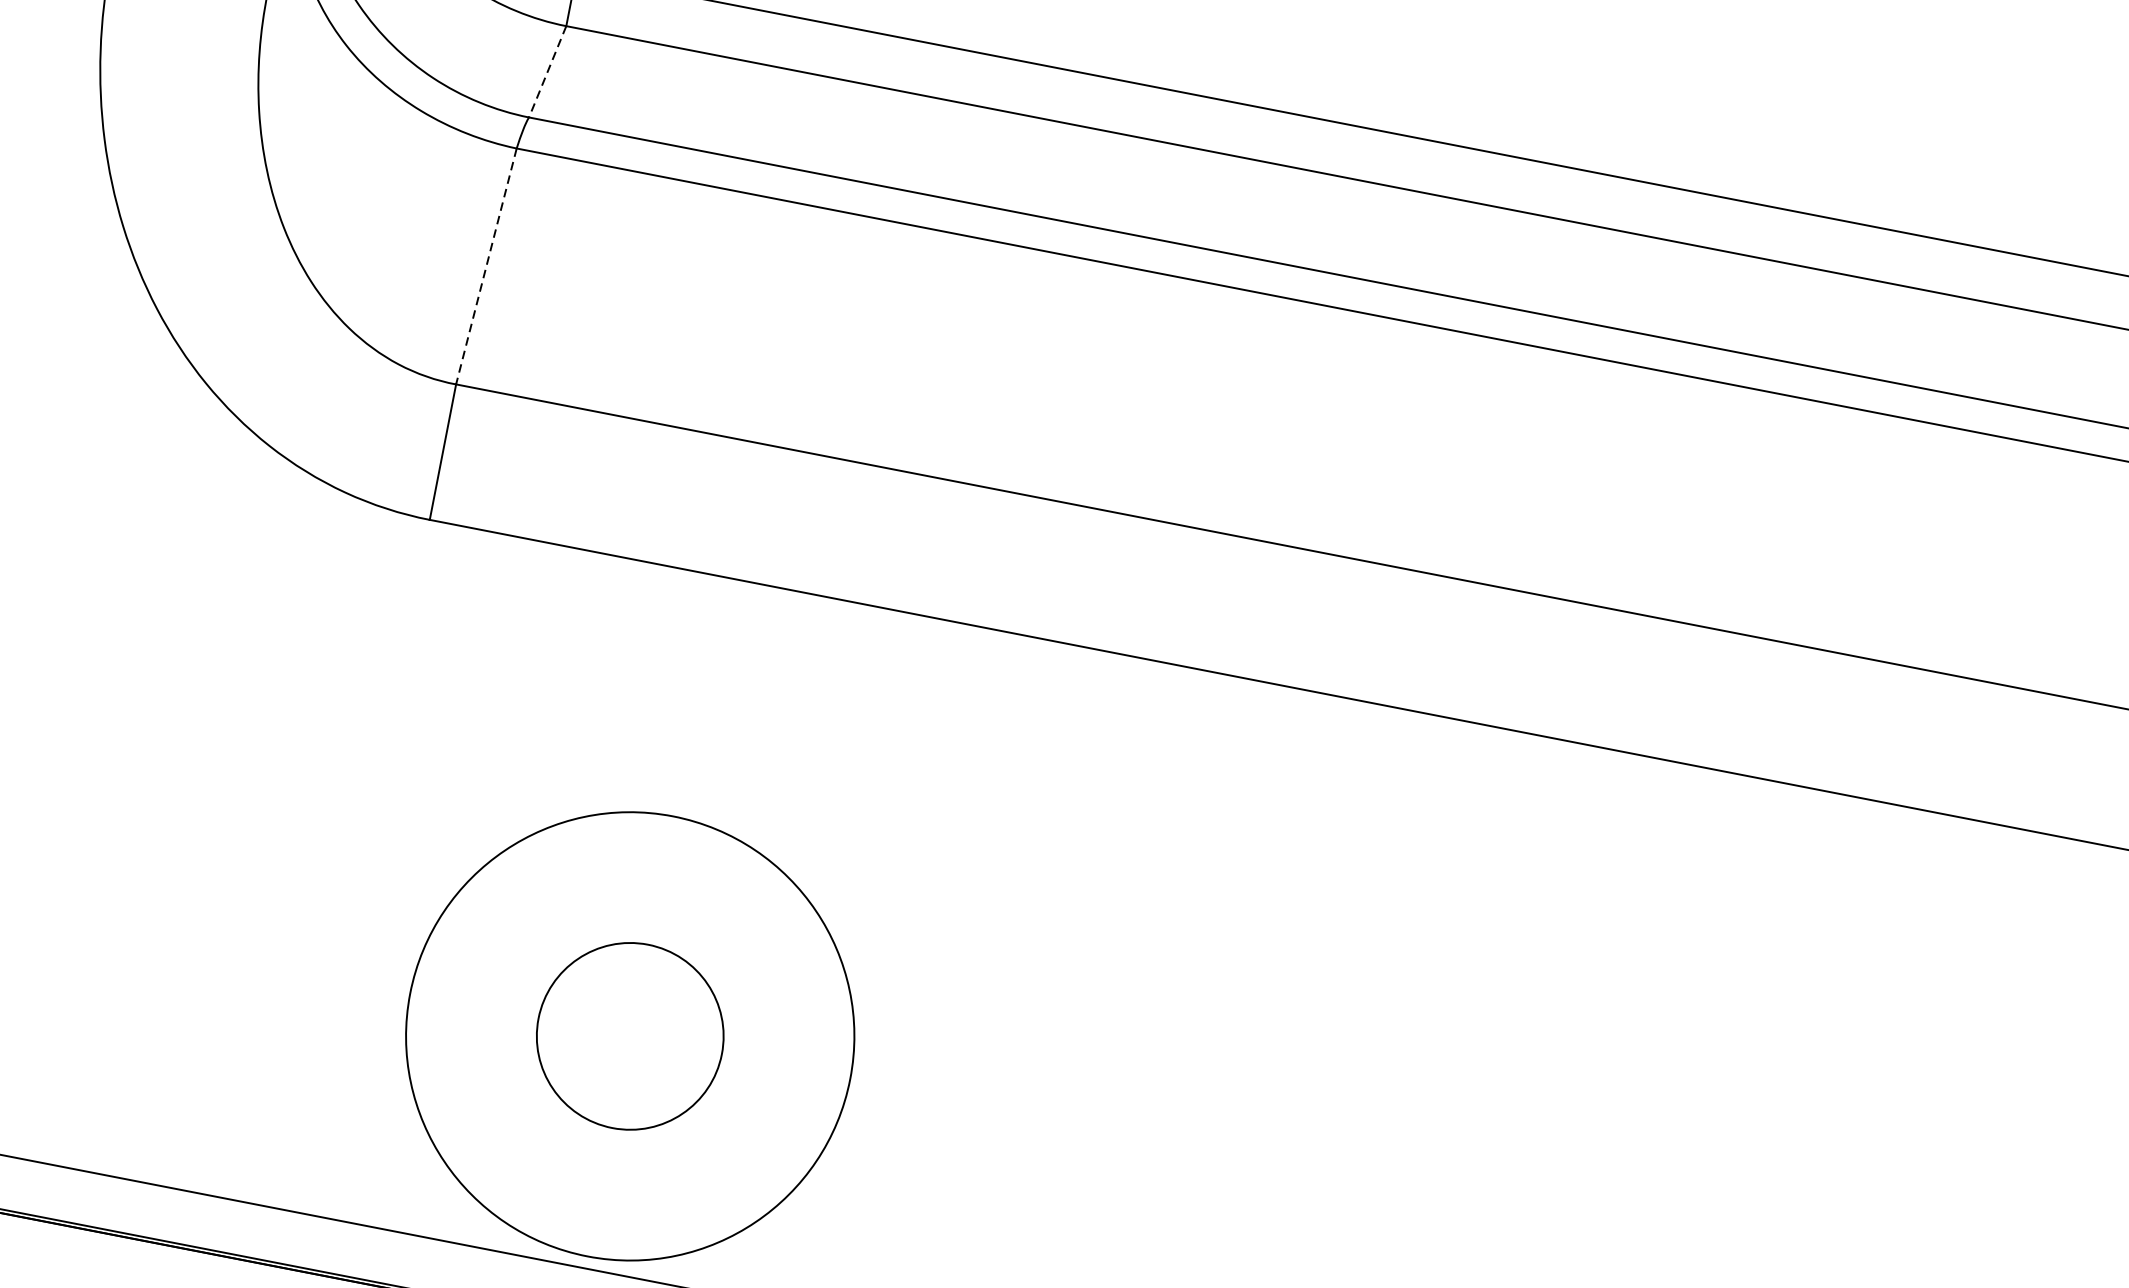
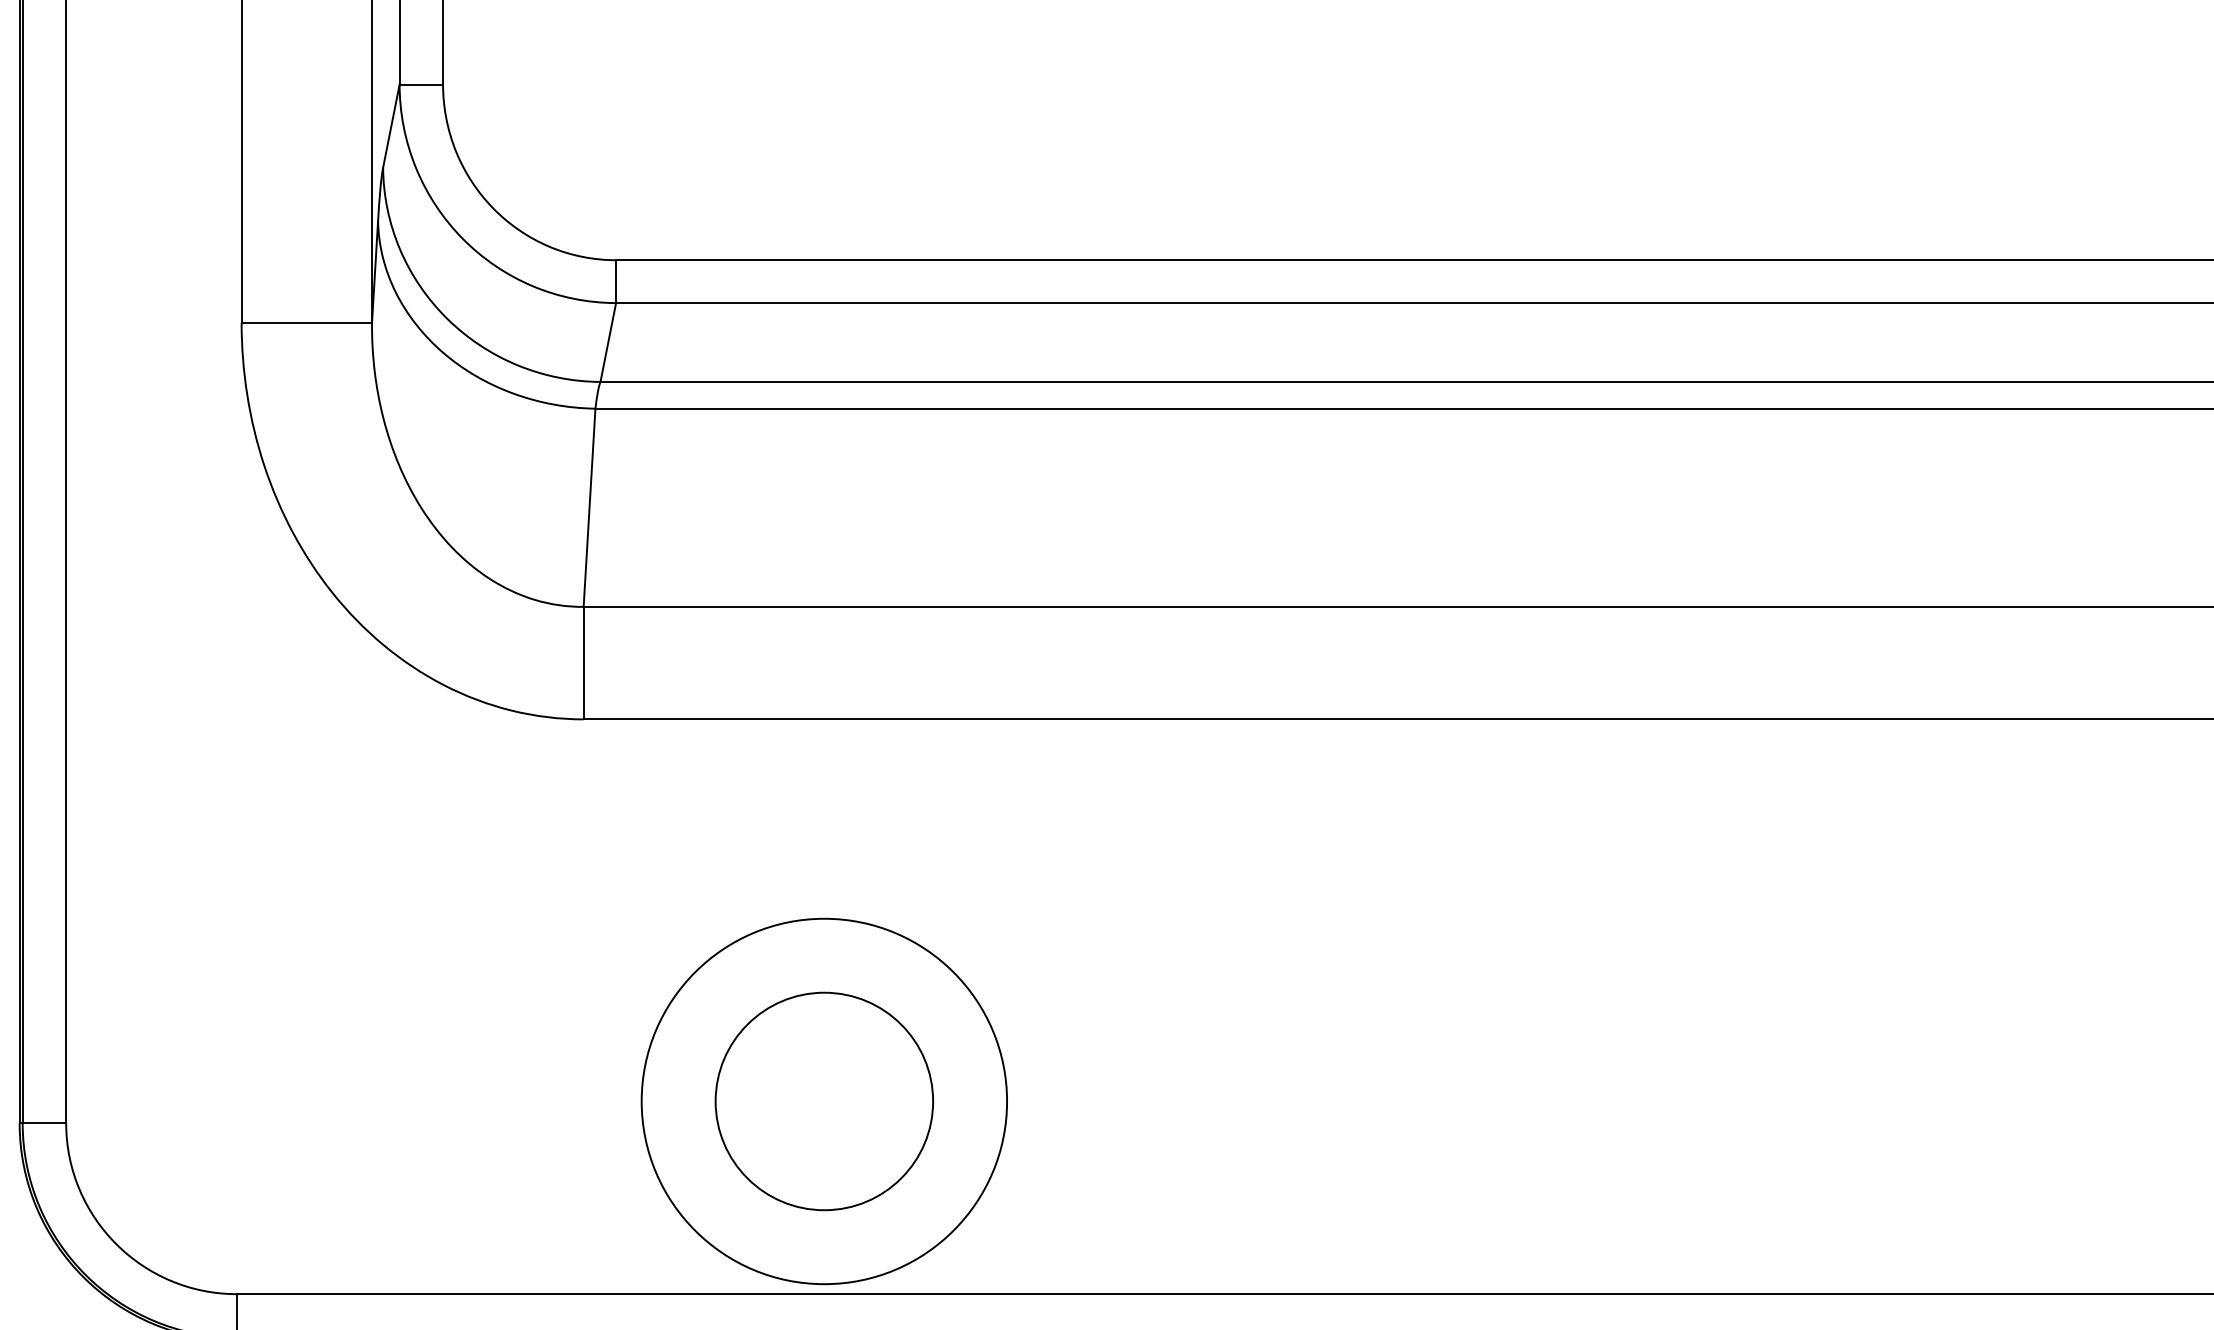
line: (547, 73) -> (608, 343), dashed -> solid
line: (486, 267) -> (589, 508), dashed -> solid
circle: (630, 1036) -> (824, 1101), size x1.43

